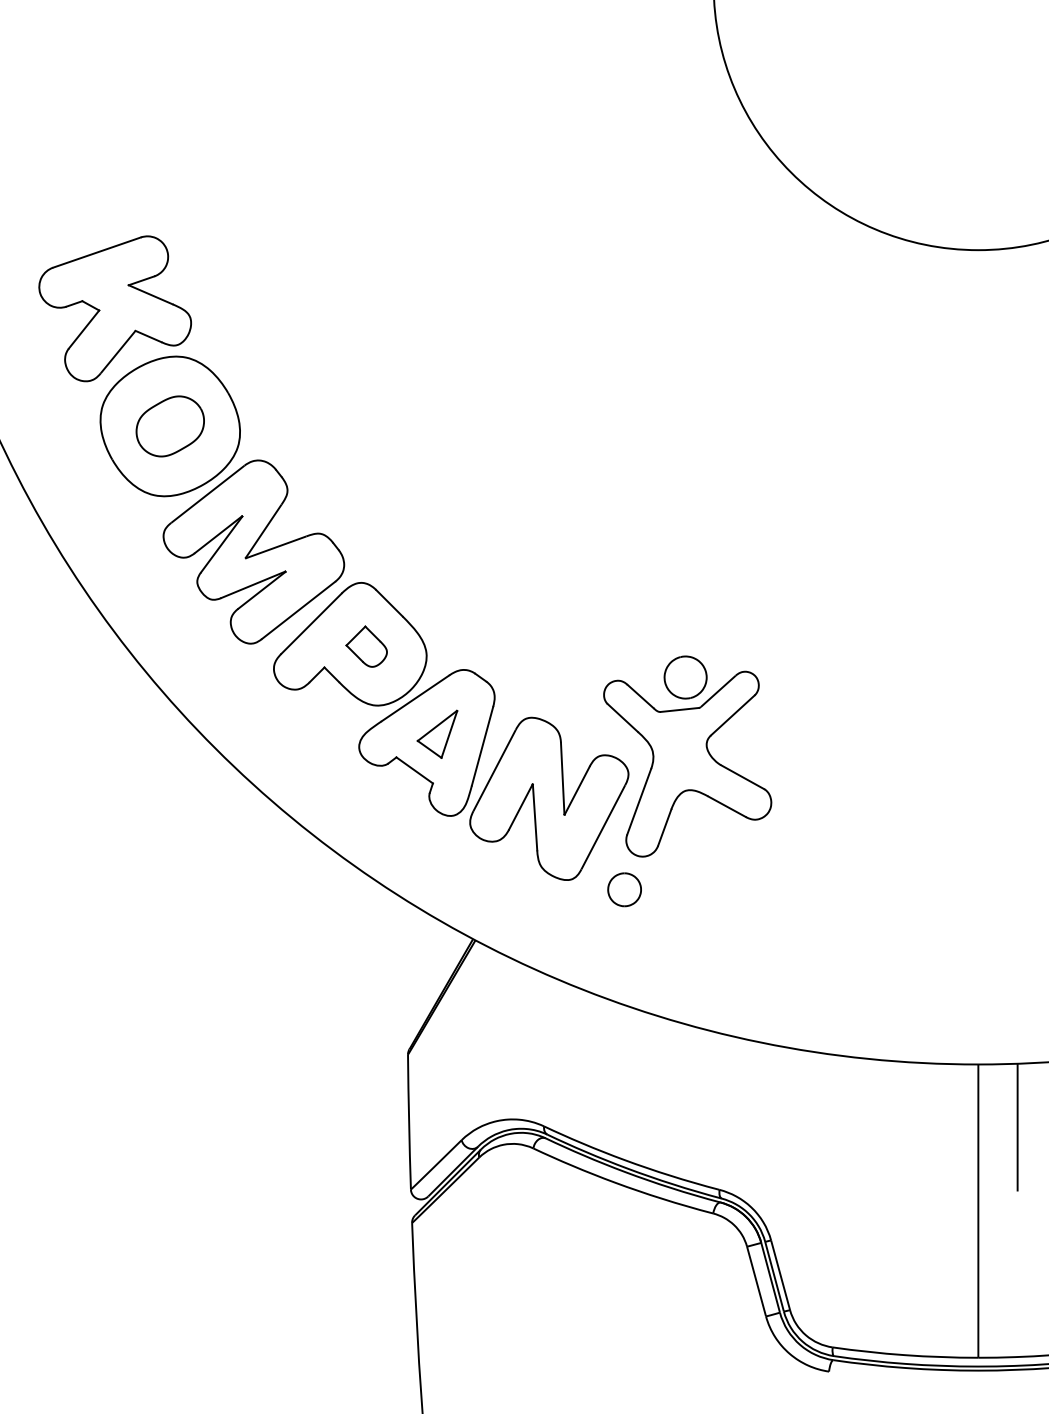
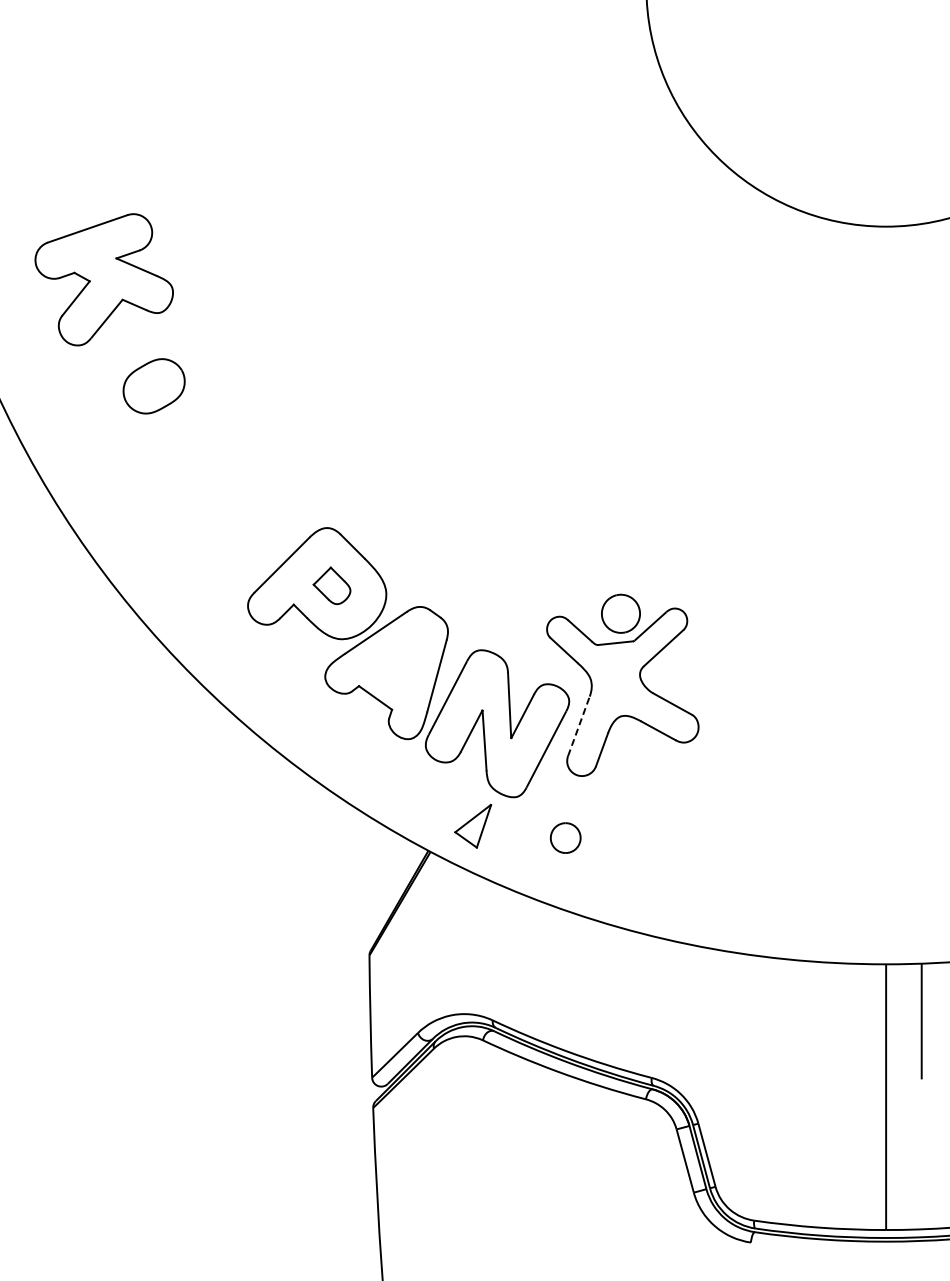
part: (222, 499) -> (201, 452), removed
part: (437, 733) -> (473, 825), moved
line: (638, 801) -> (578, 726), solid -> dashed
part: (624, 889) -> (565, 837), moved

